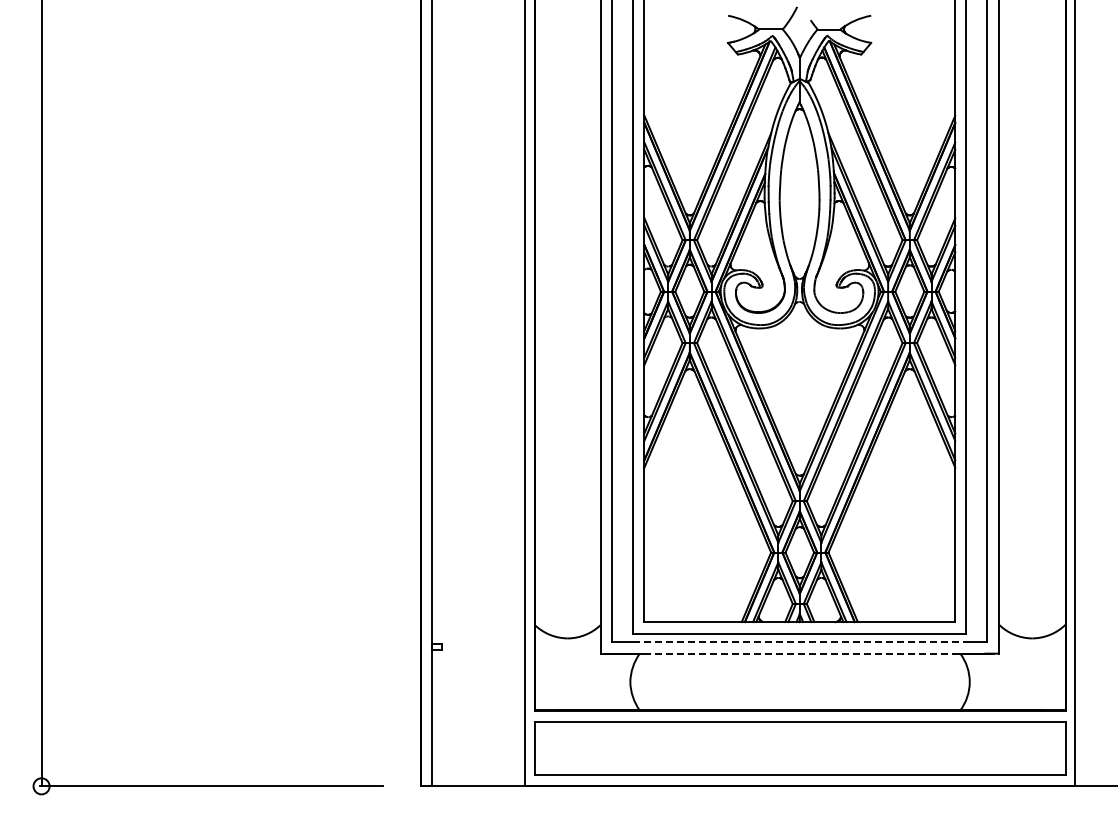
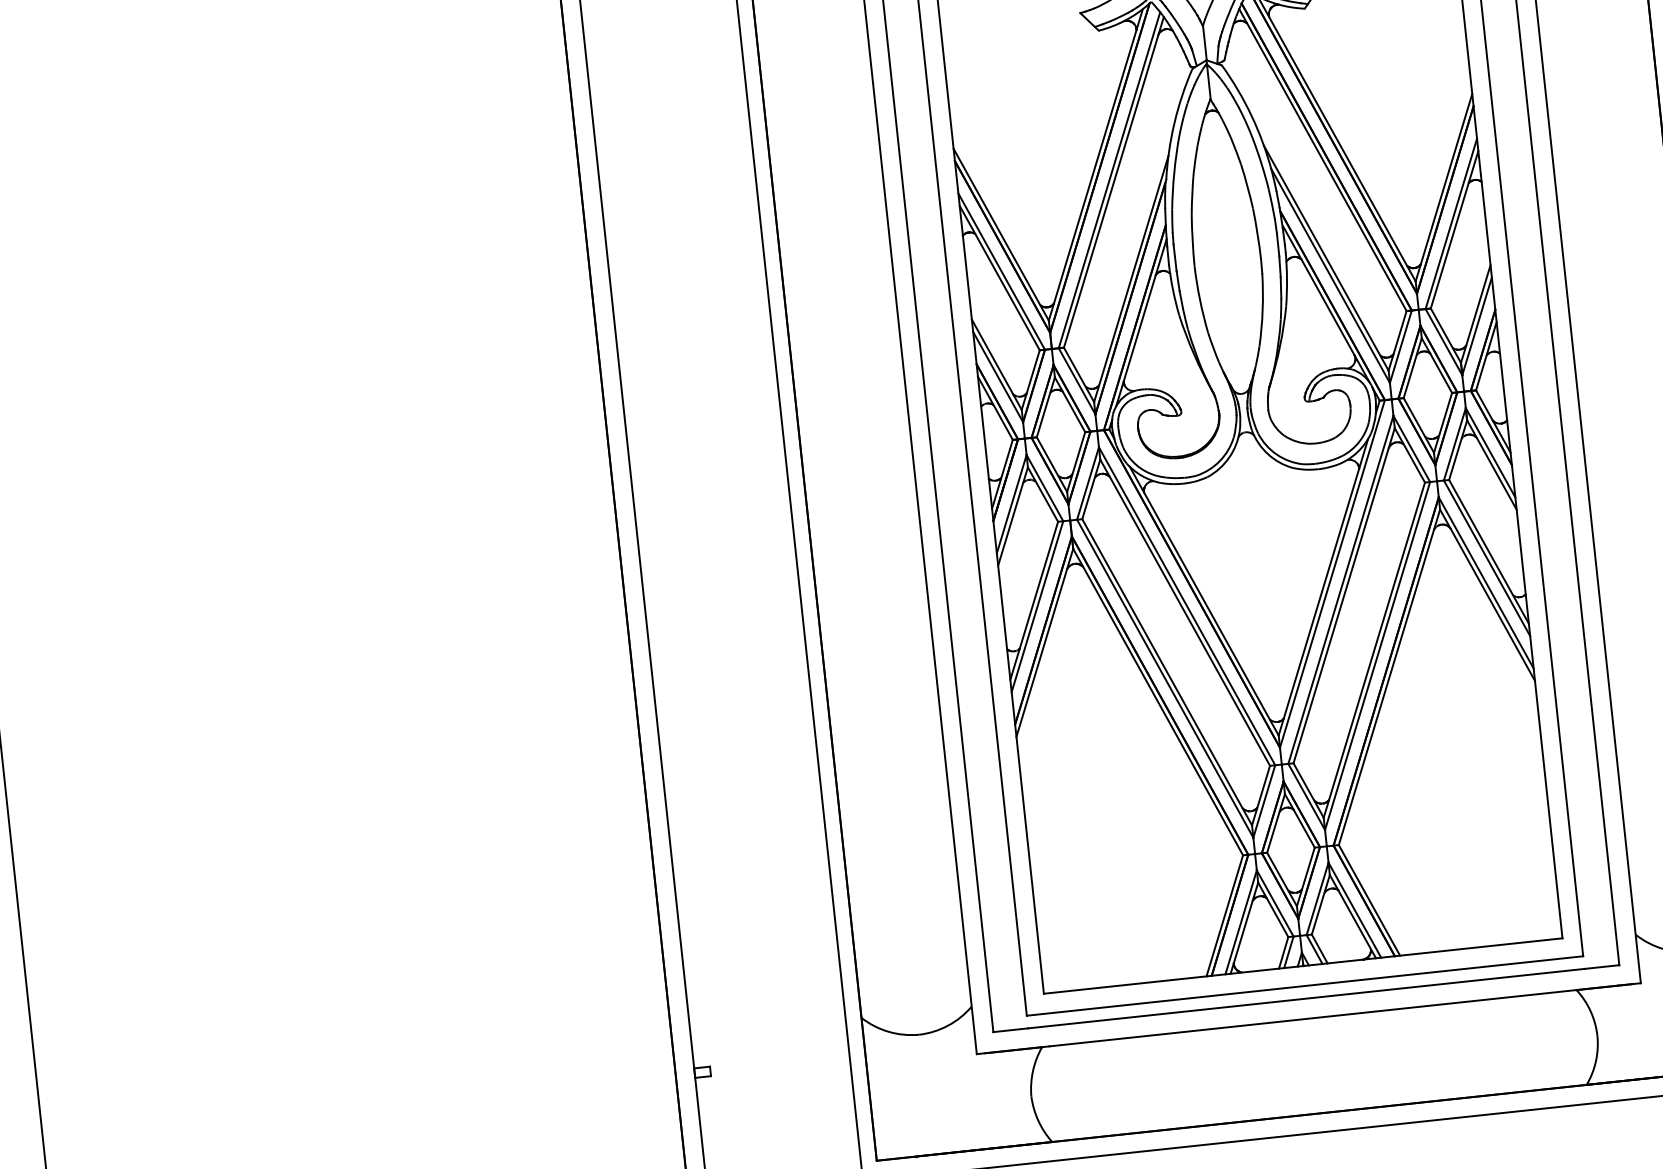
line: (799, 641) -> (1306, 998), dashed -> solid
line: (800, 653) -> (1310, 1018), dashed -> solid

